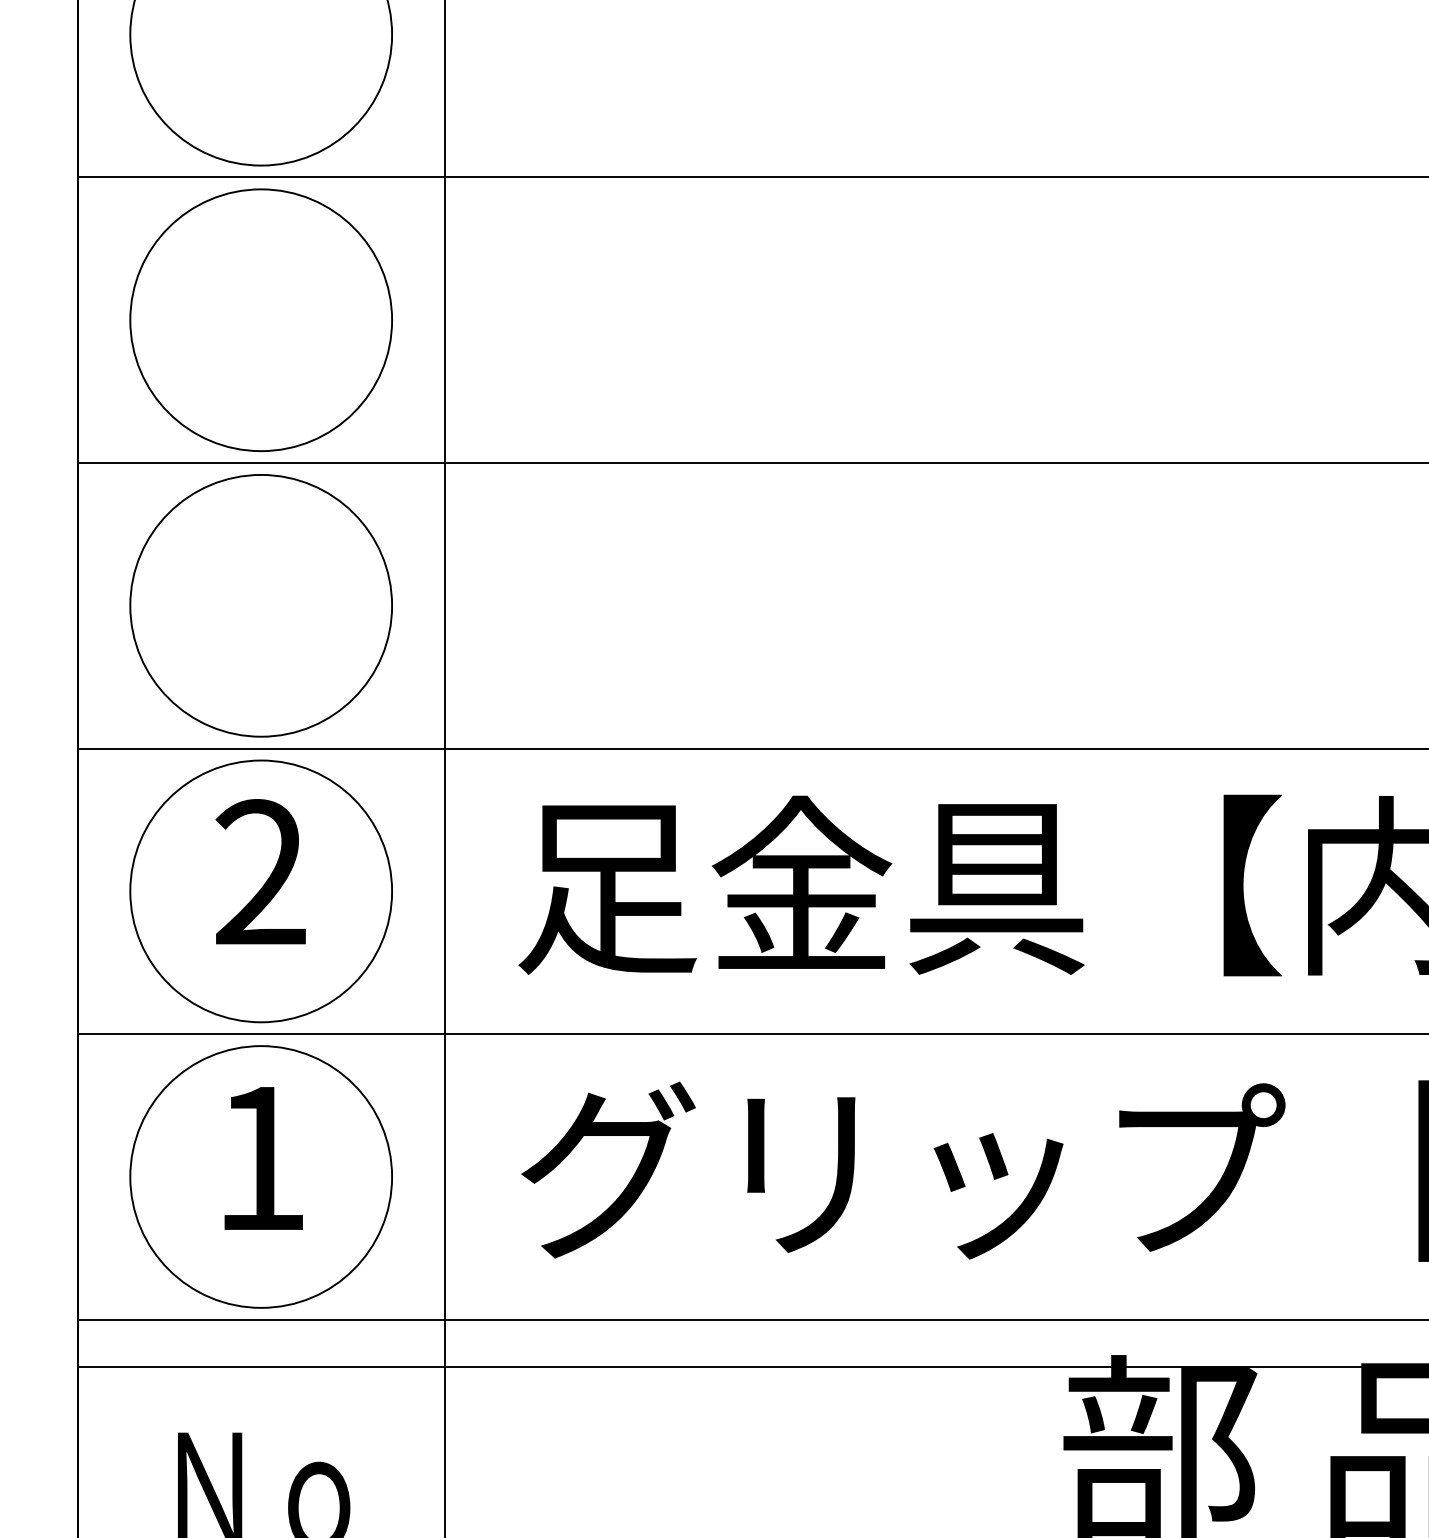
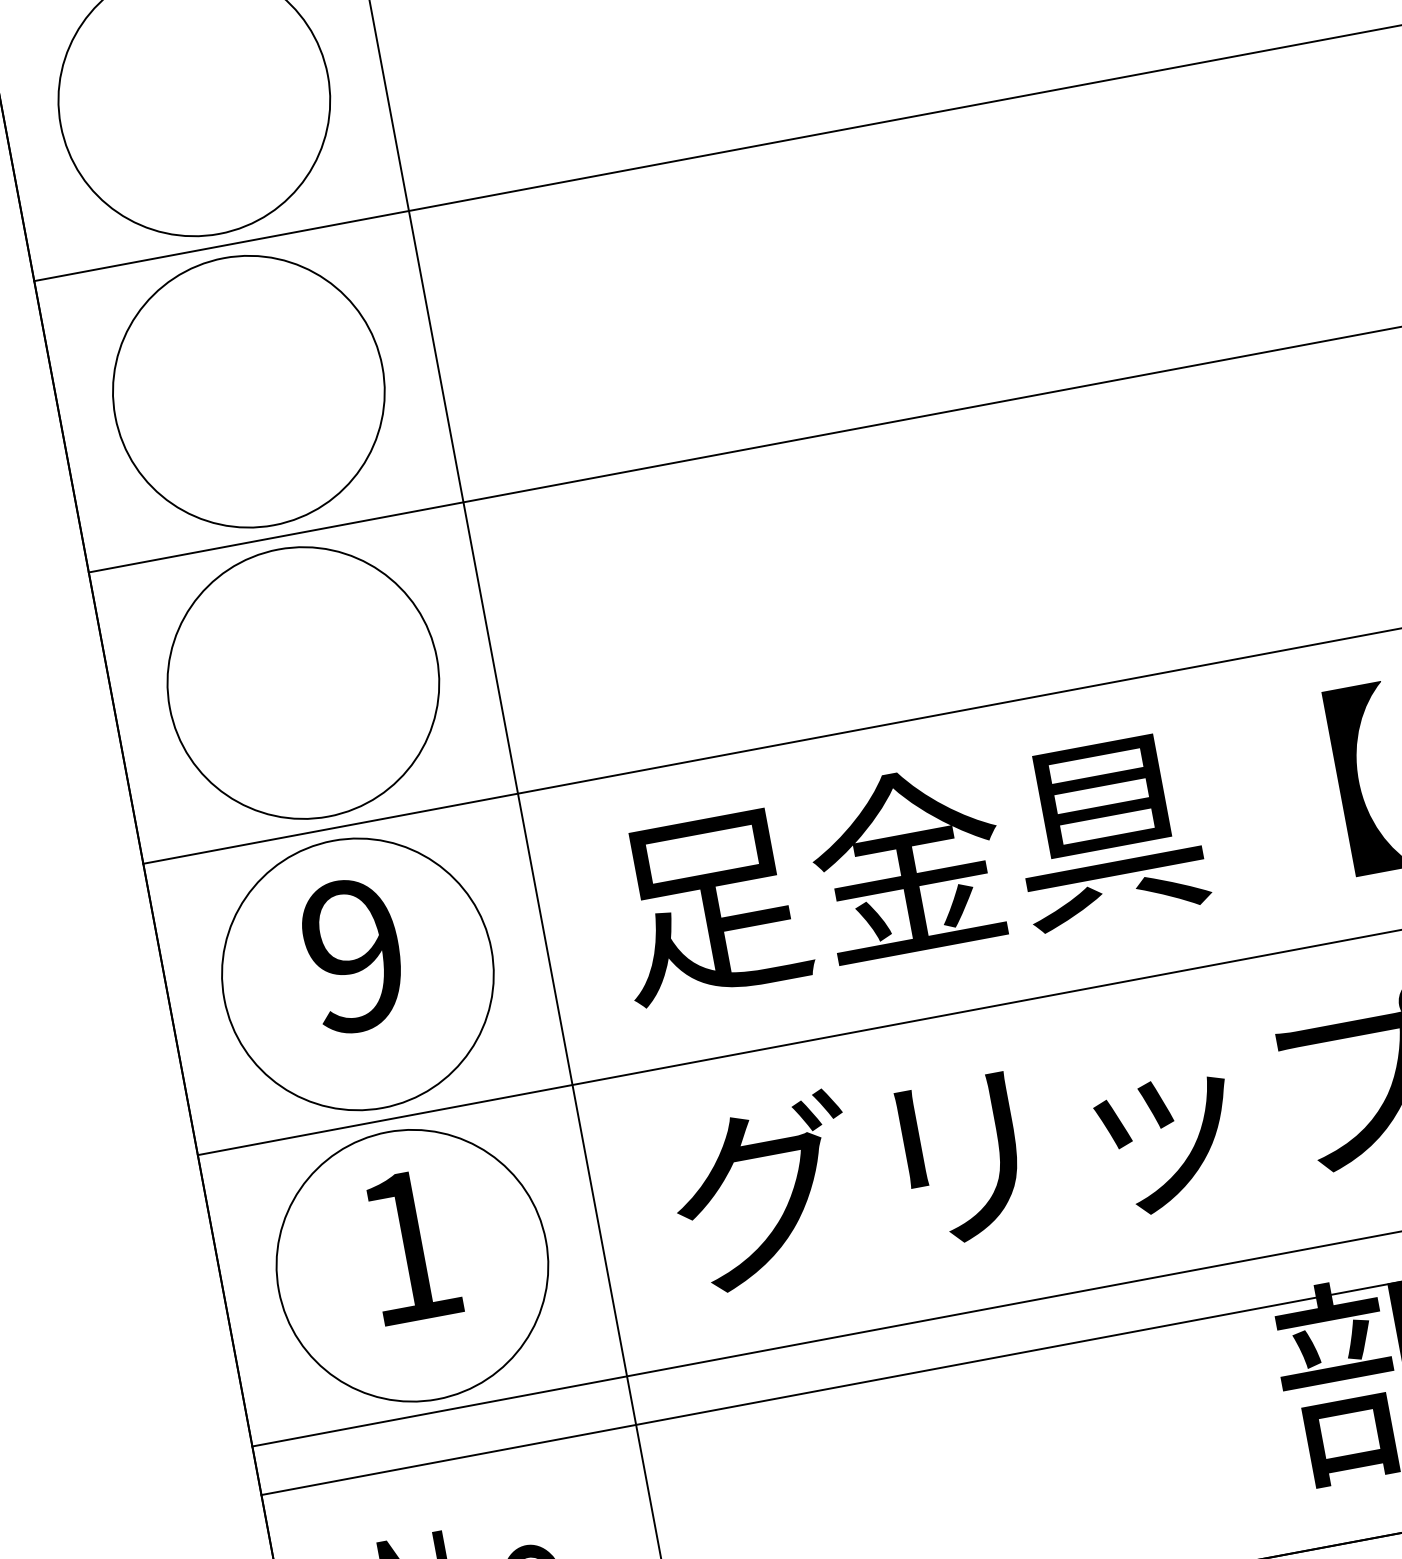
text: (260, 872) -> (353, 955), 2 -> 9

